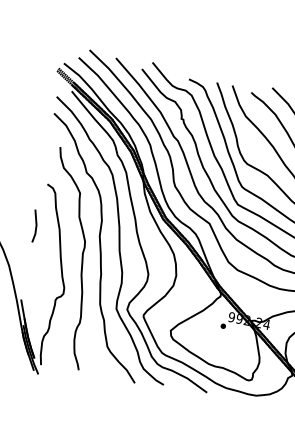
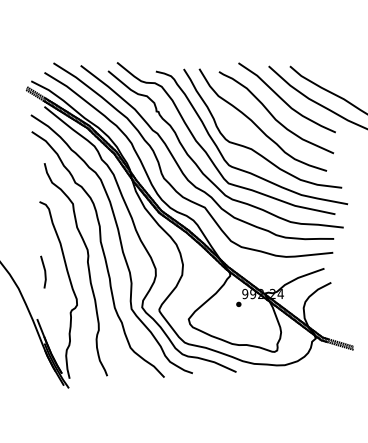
part: (34, 225) -> (43, 271), moved

